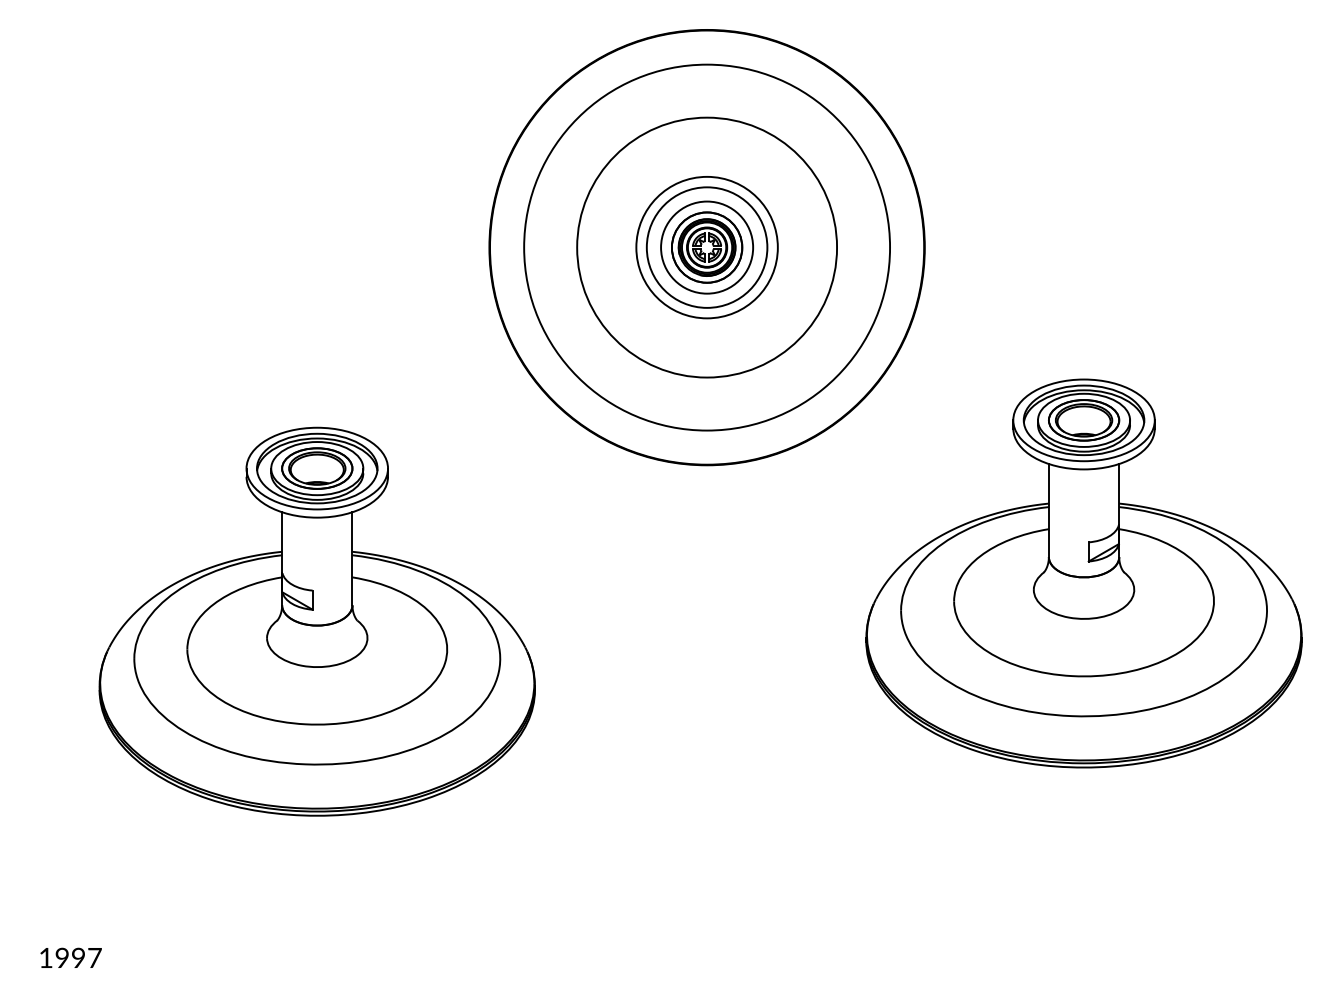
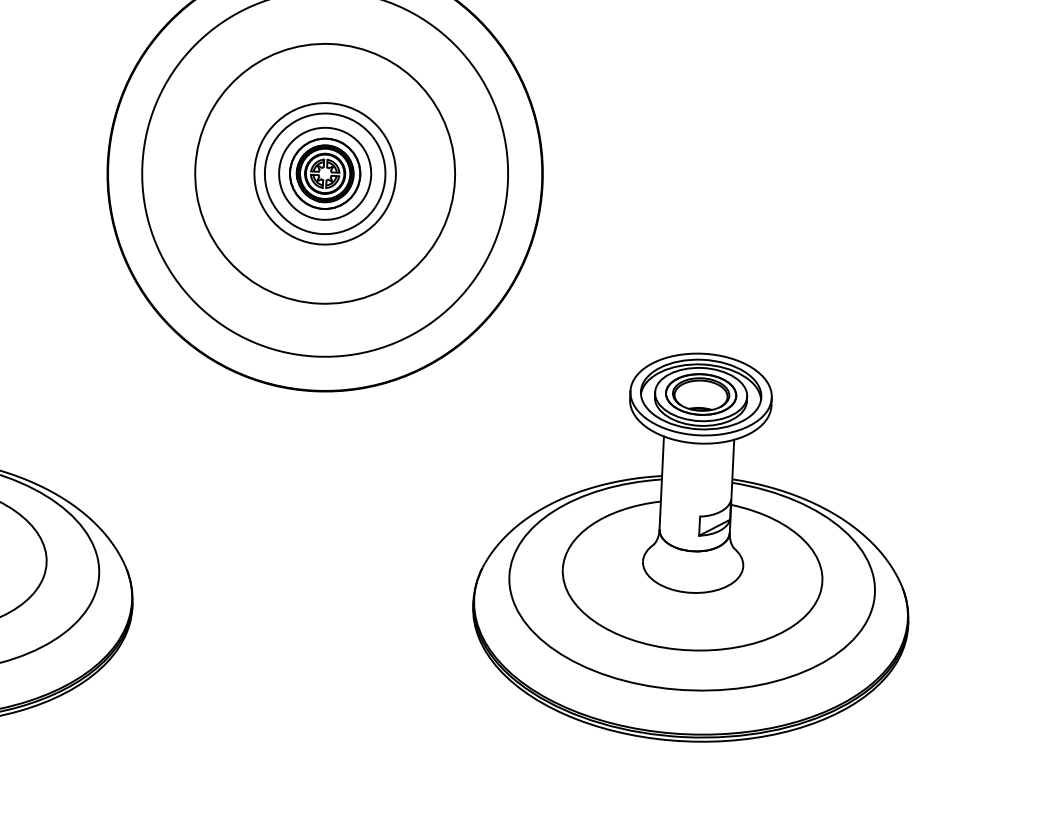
part: (1083, 573) -> (693, 547), moved

